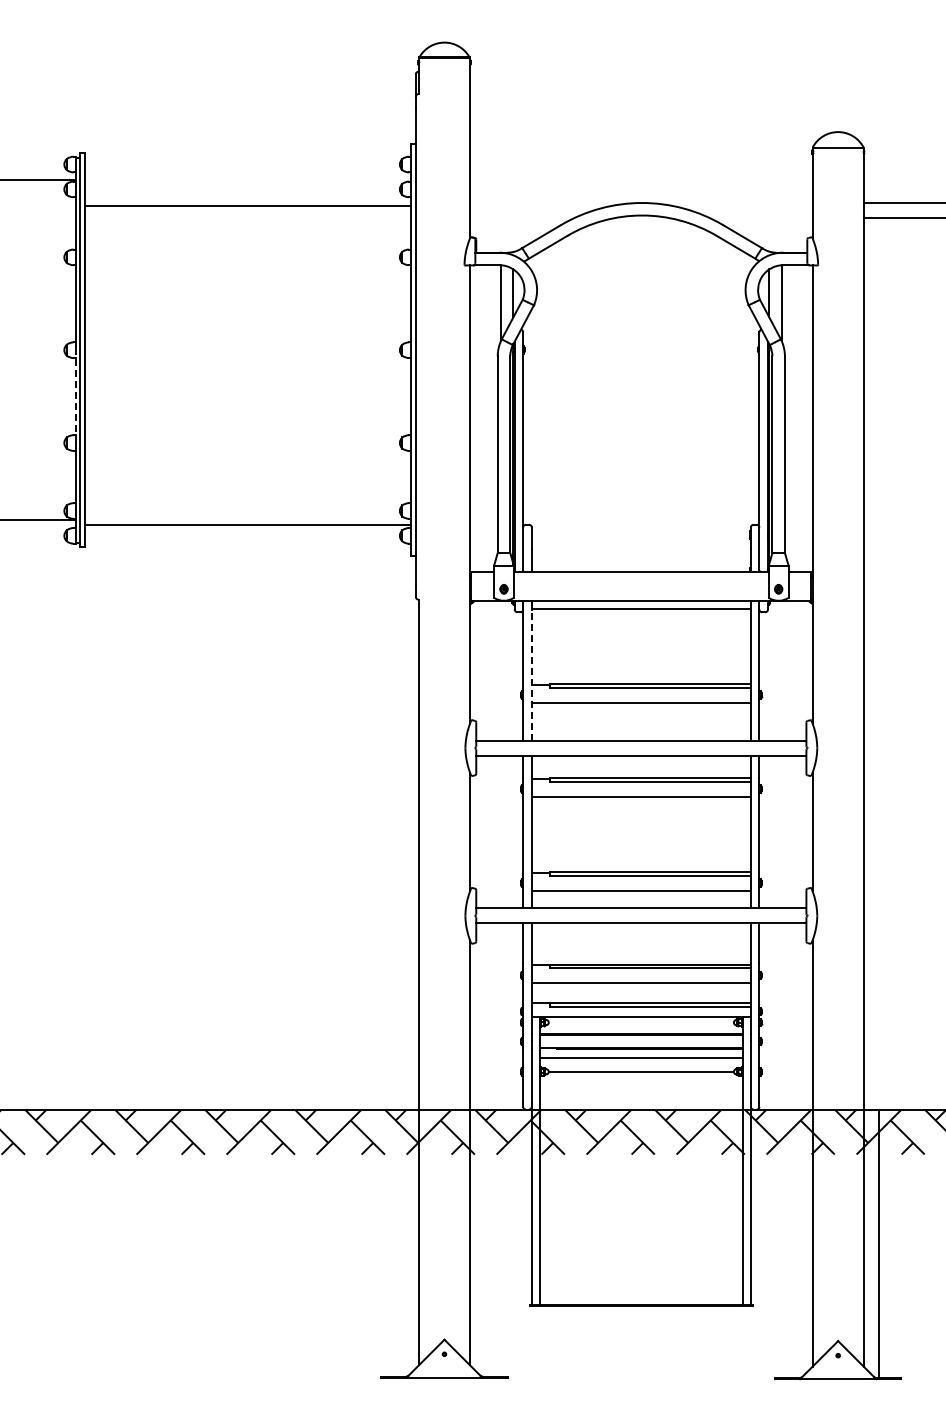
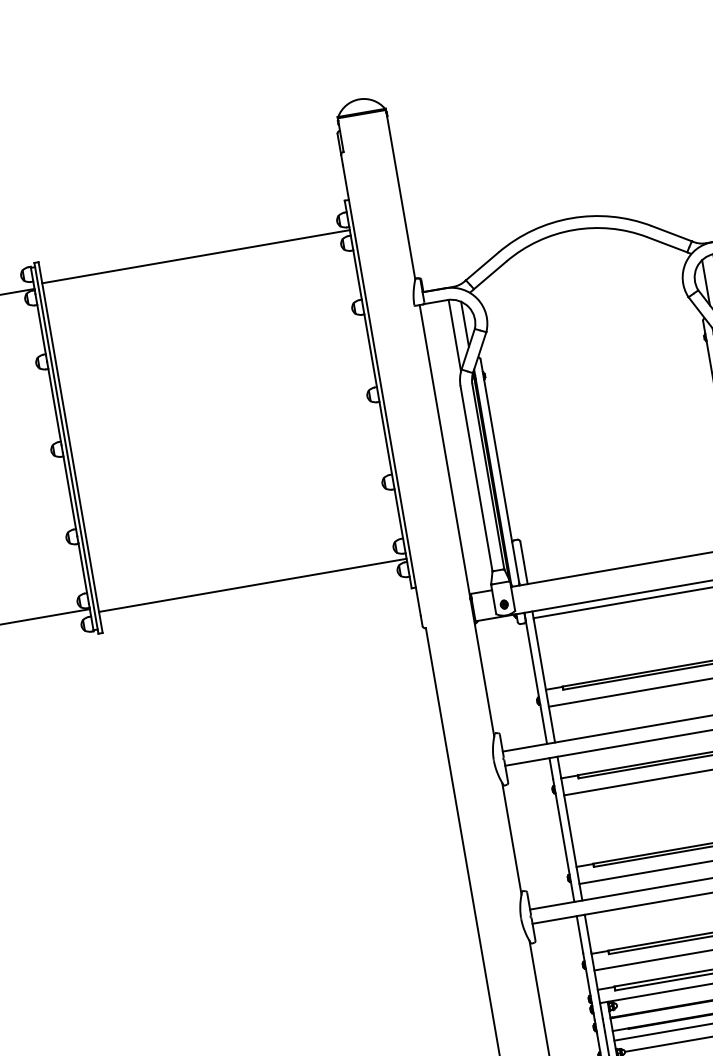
line: (247, 205) -> (195, 256), moved
line: (75, 398) -> (69, 494), dashed -> solid
line: (531, 674) -> (544, 680), dashed -> solid

